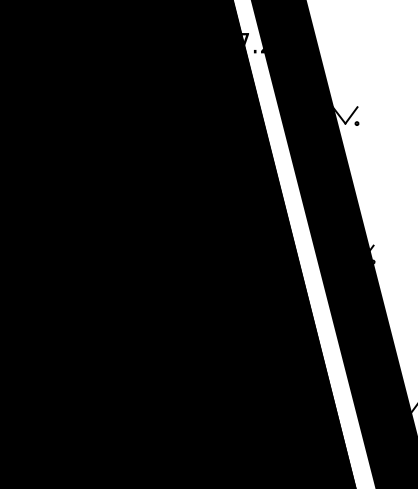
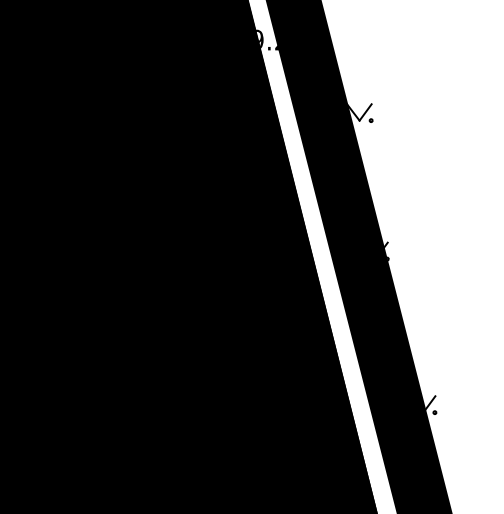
text: (245, 41) -> (259, 38), 37.27 -> 39.27

